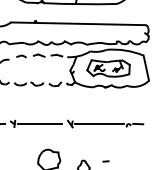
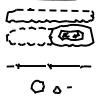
line: (79, 23) -> (54, 10), solid -> dashed

